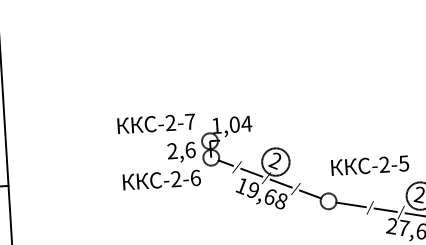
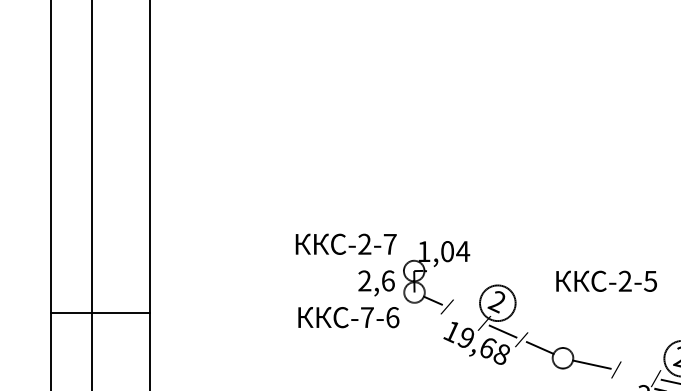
text: (370, 164) -> (606, 280), moved
line: (251, 173) -> (465, 315), removed
text: (176, 179) -> (367, 317), -2-6 -> -7-6
line: (385, 210) -> (635, 374), removed

